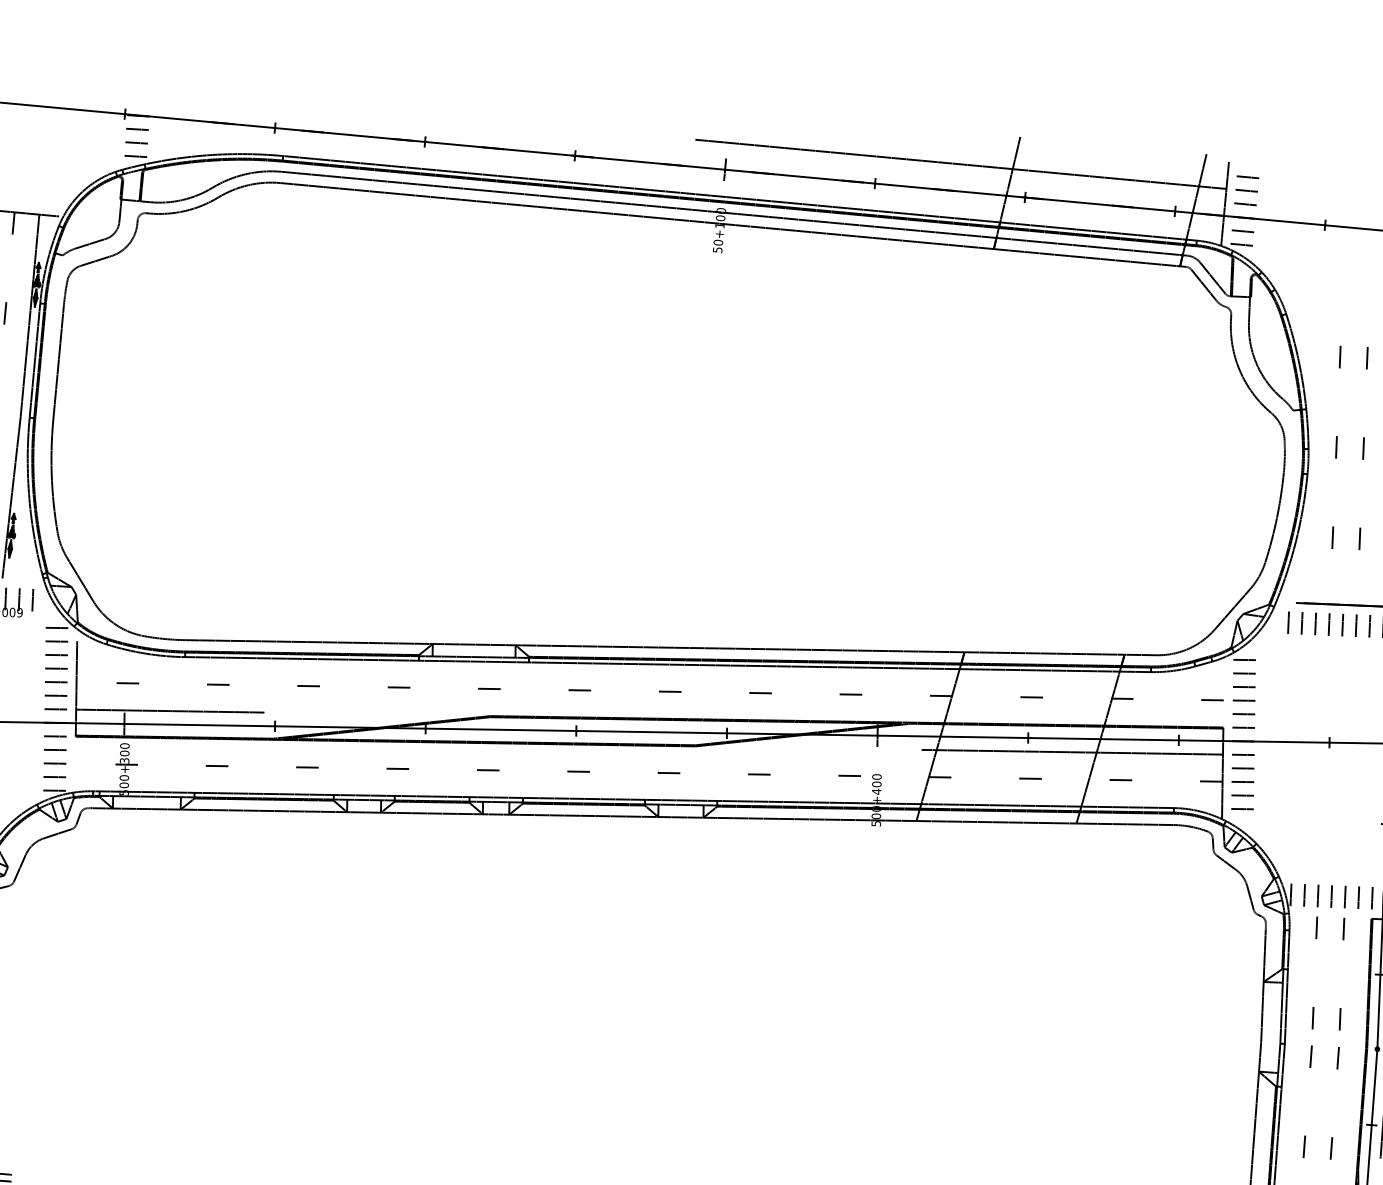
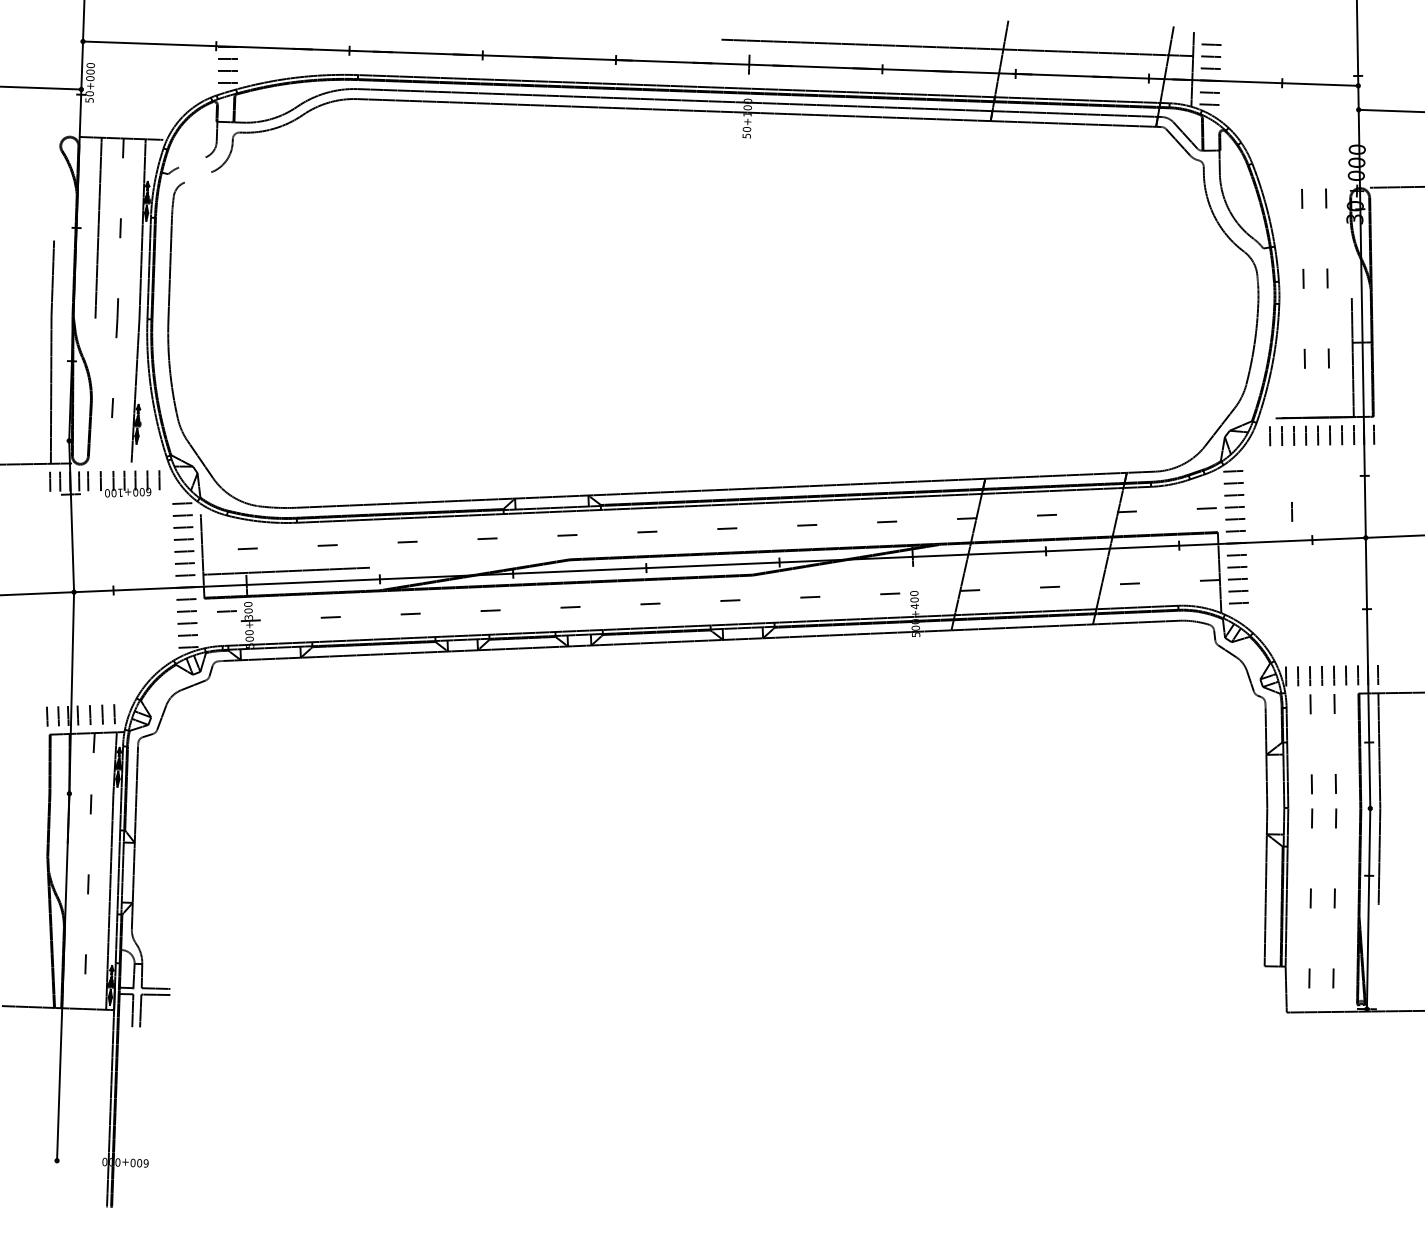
line: (90, 243) -> (192, 162), removed
line: (95, 261) -> (197, 177), removed
line: (1308, 709) -> (1292, 511), added
line: (99, 752) -> (226, 611), added
line: (1072, 752) -> (1085, 561), removed

